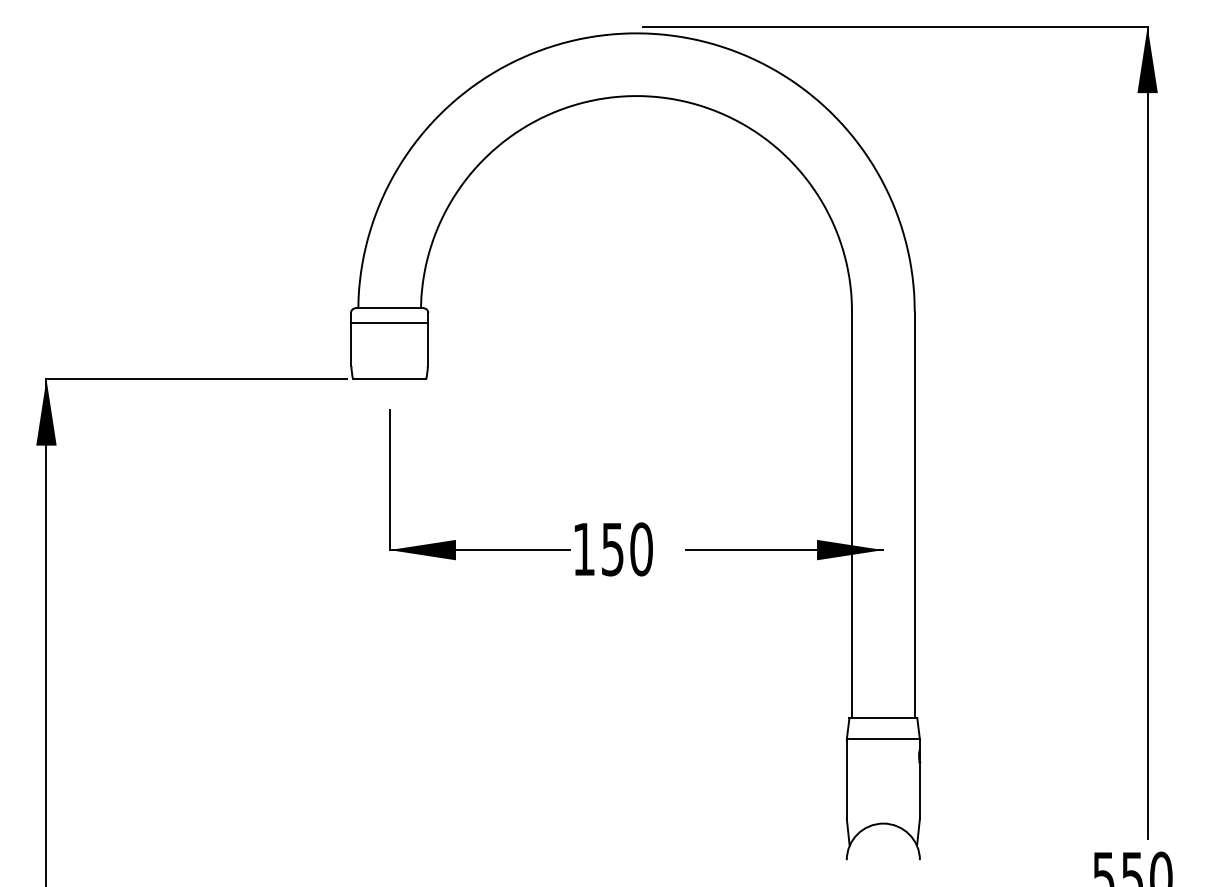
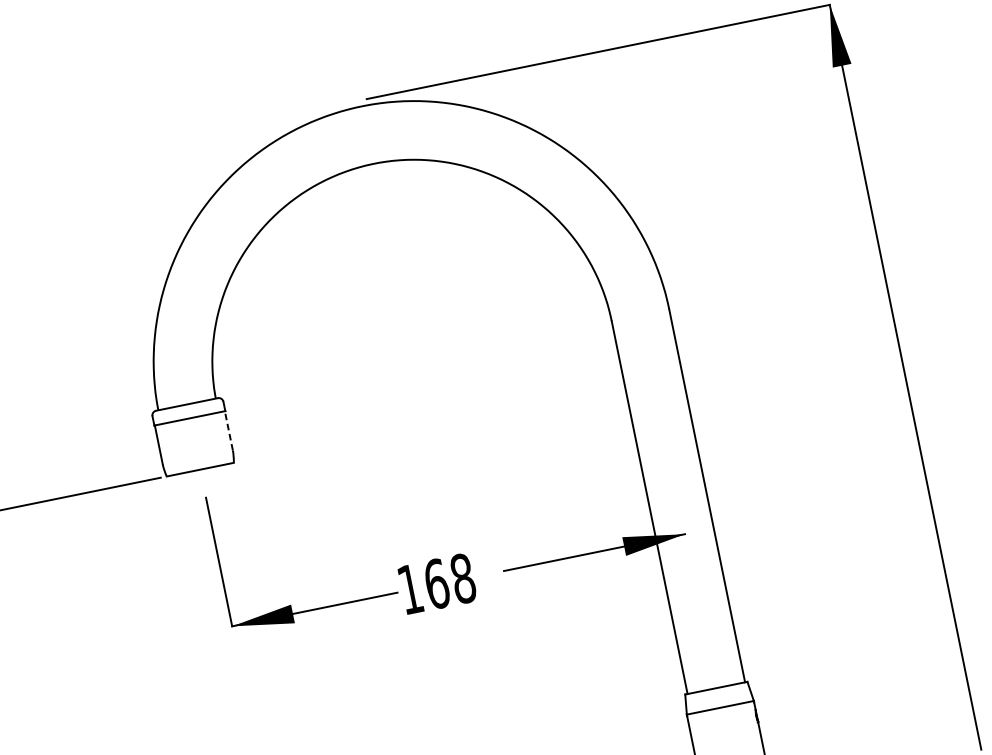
line: (427, 344) -> (228, 430), solid -> dashed
text: (626, 549) -> (449, 581), 150 -> 168

